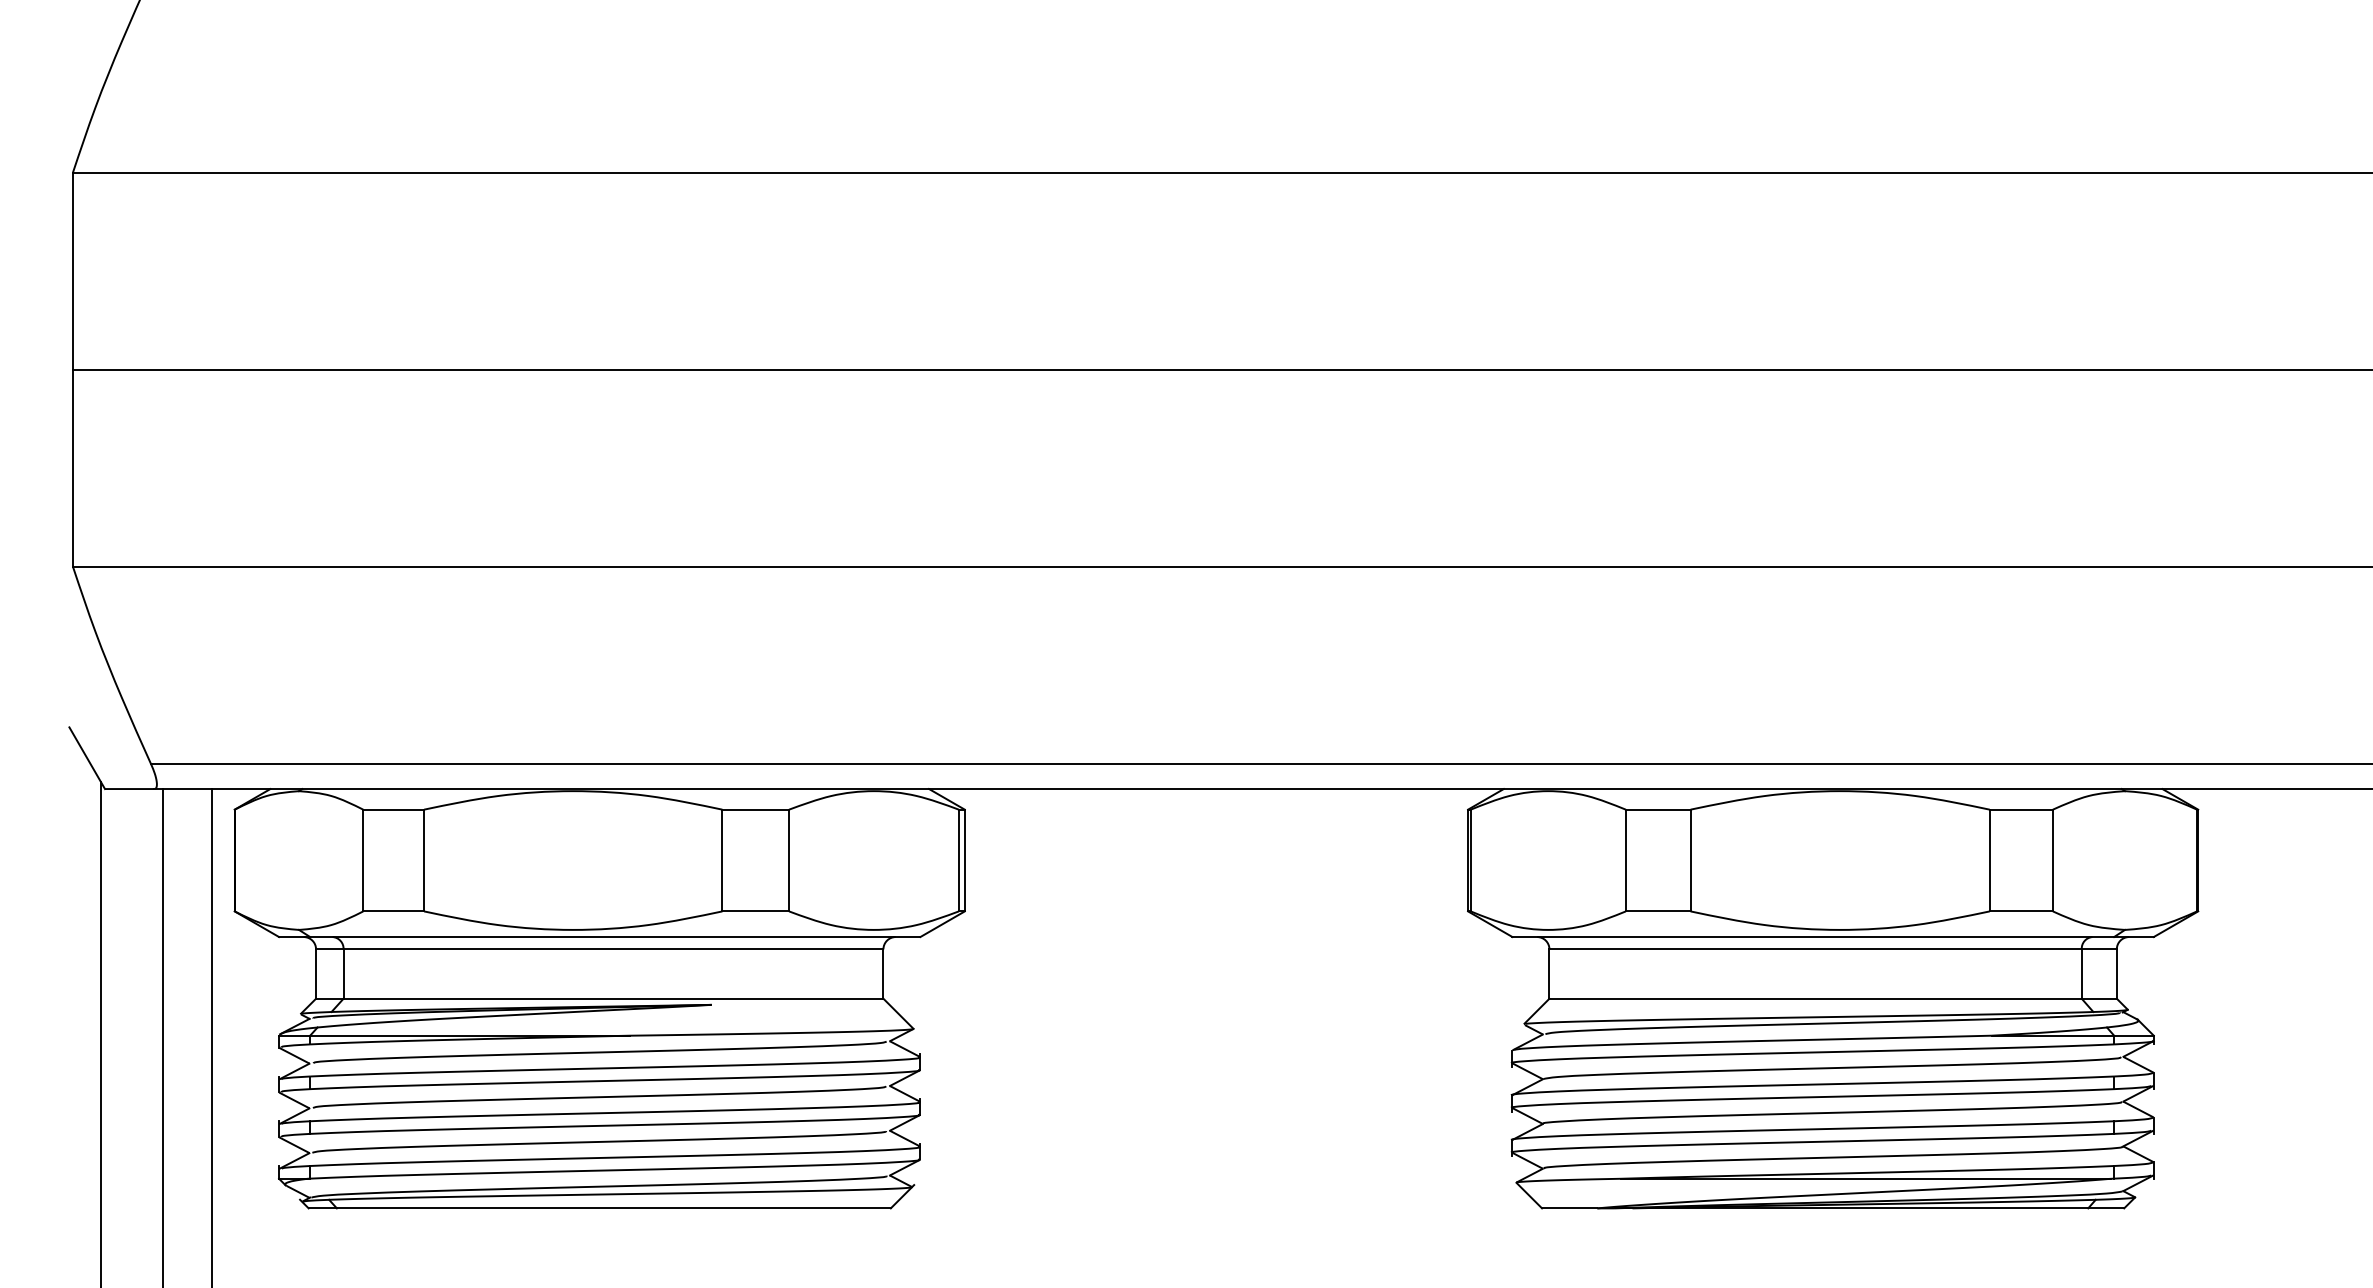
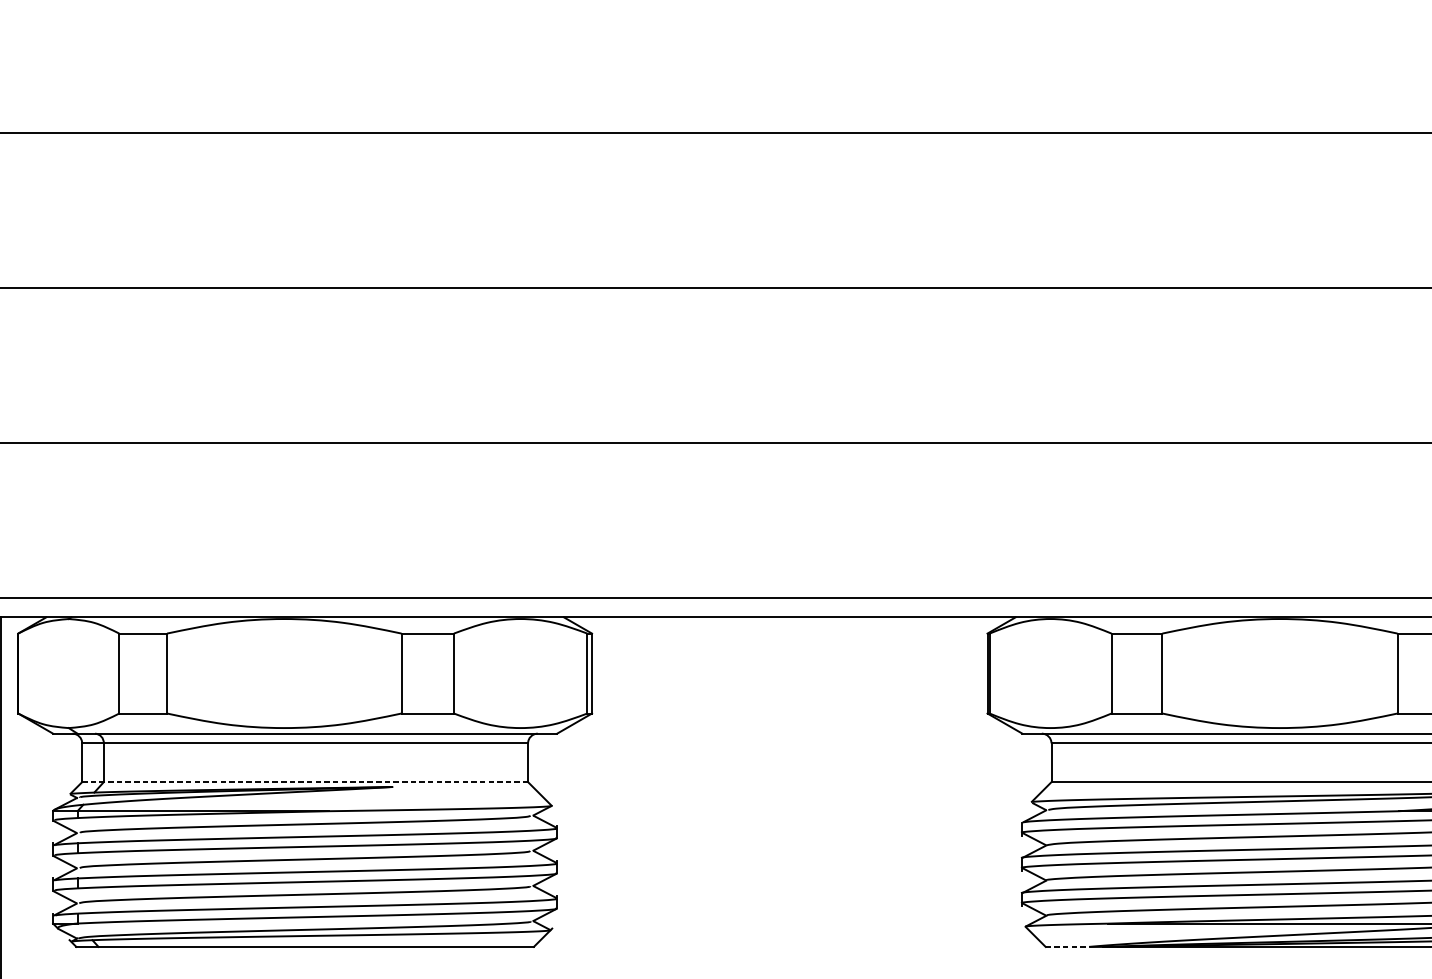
line: (599, 998) -> (304, 781), solid -> dashed
line: (1569, 1208) -> (1067, 947), solid -> dashed

